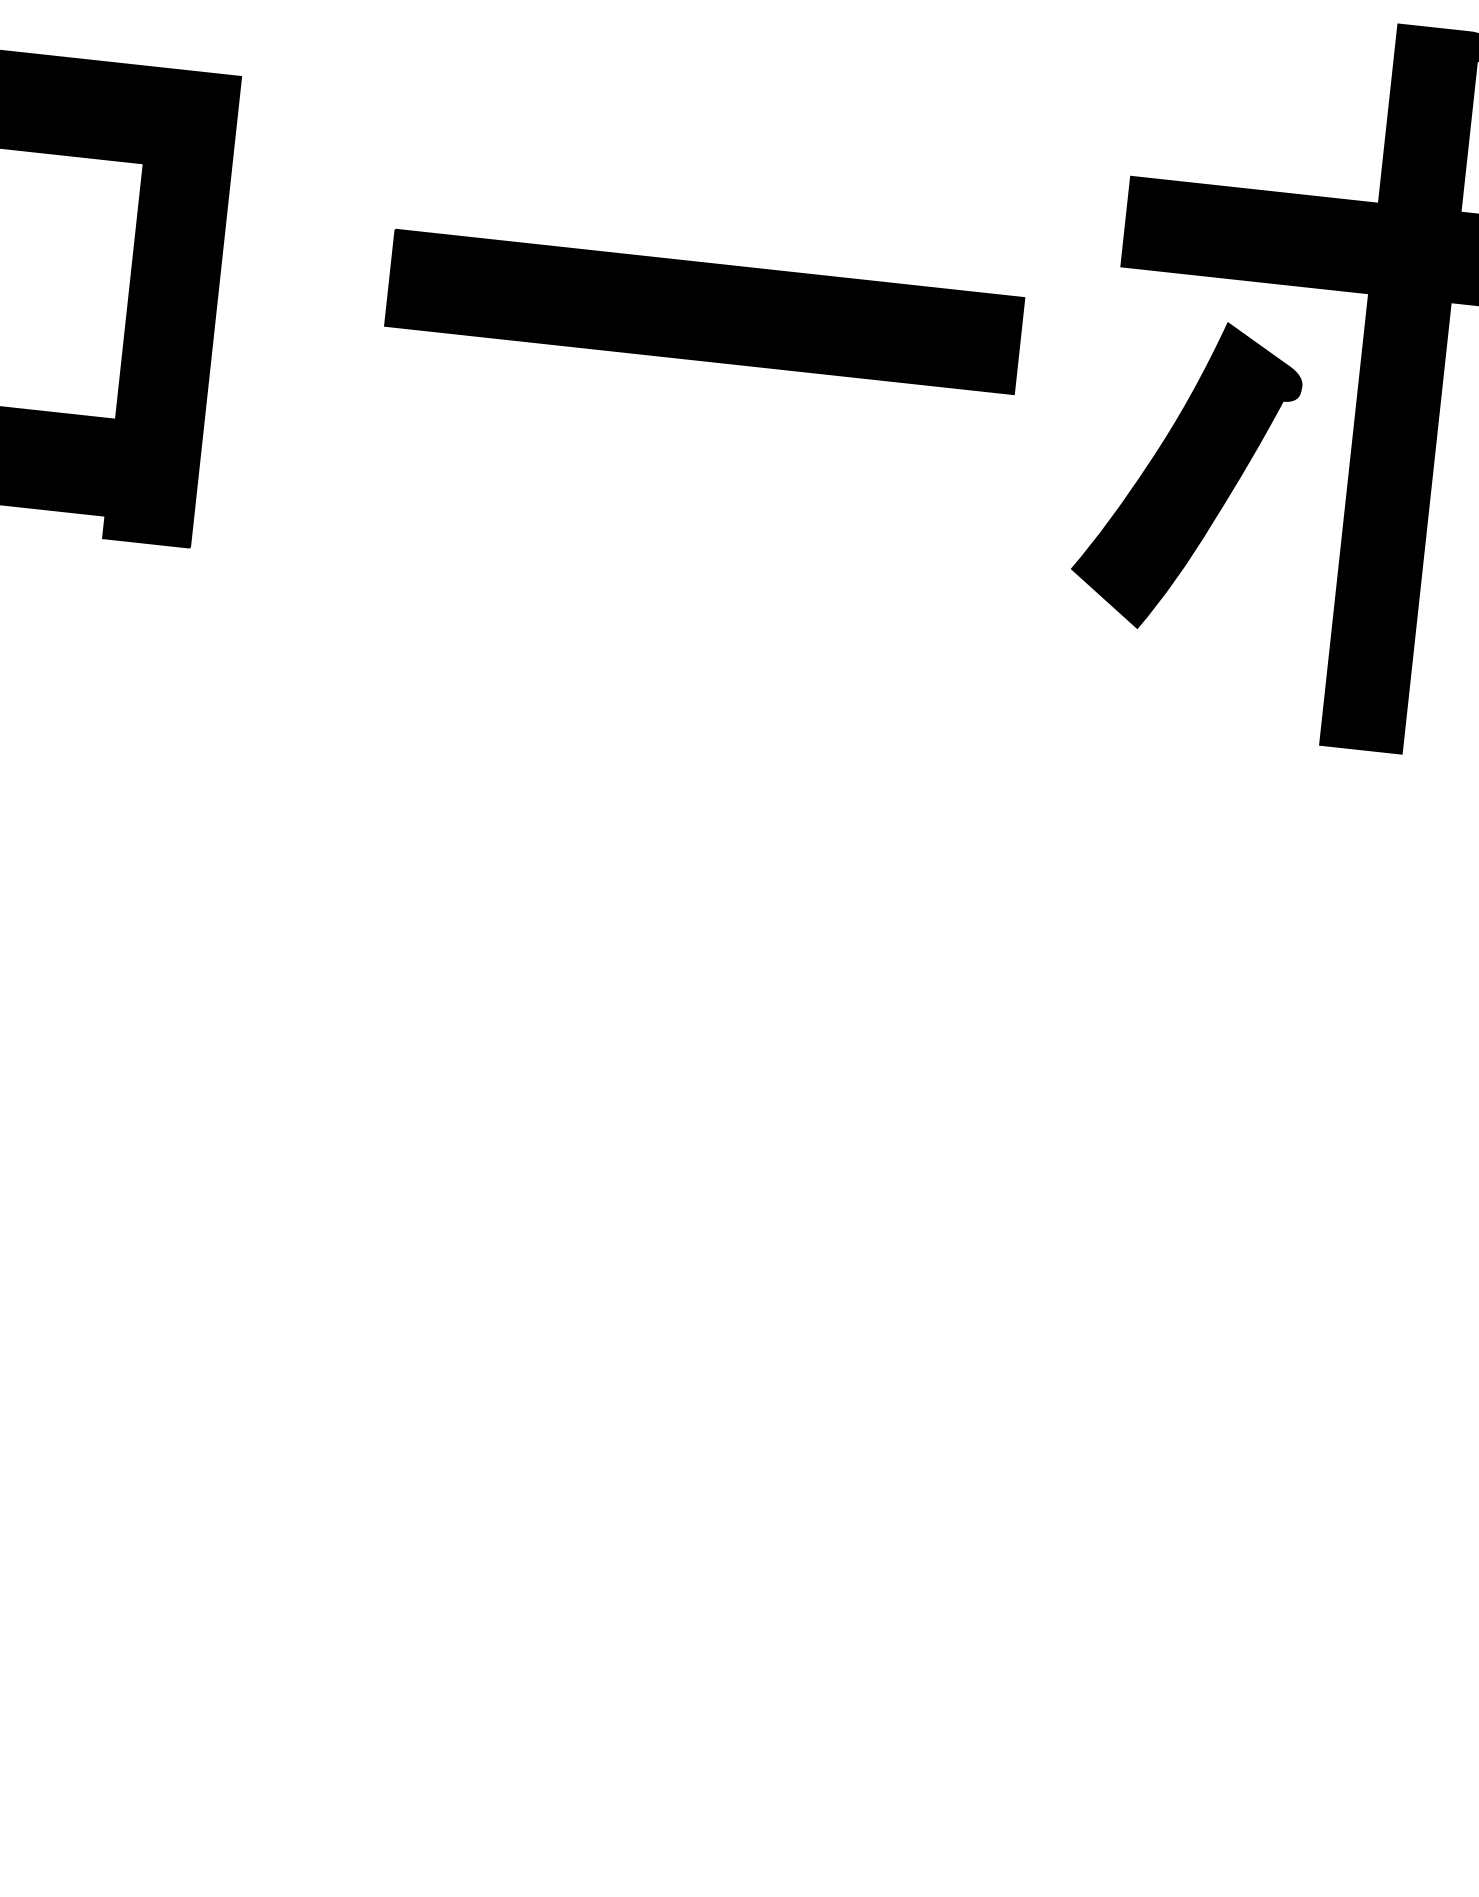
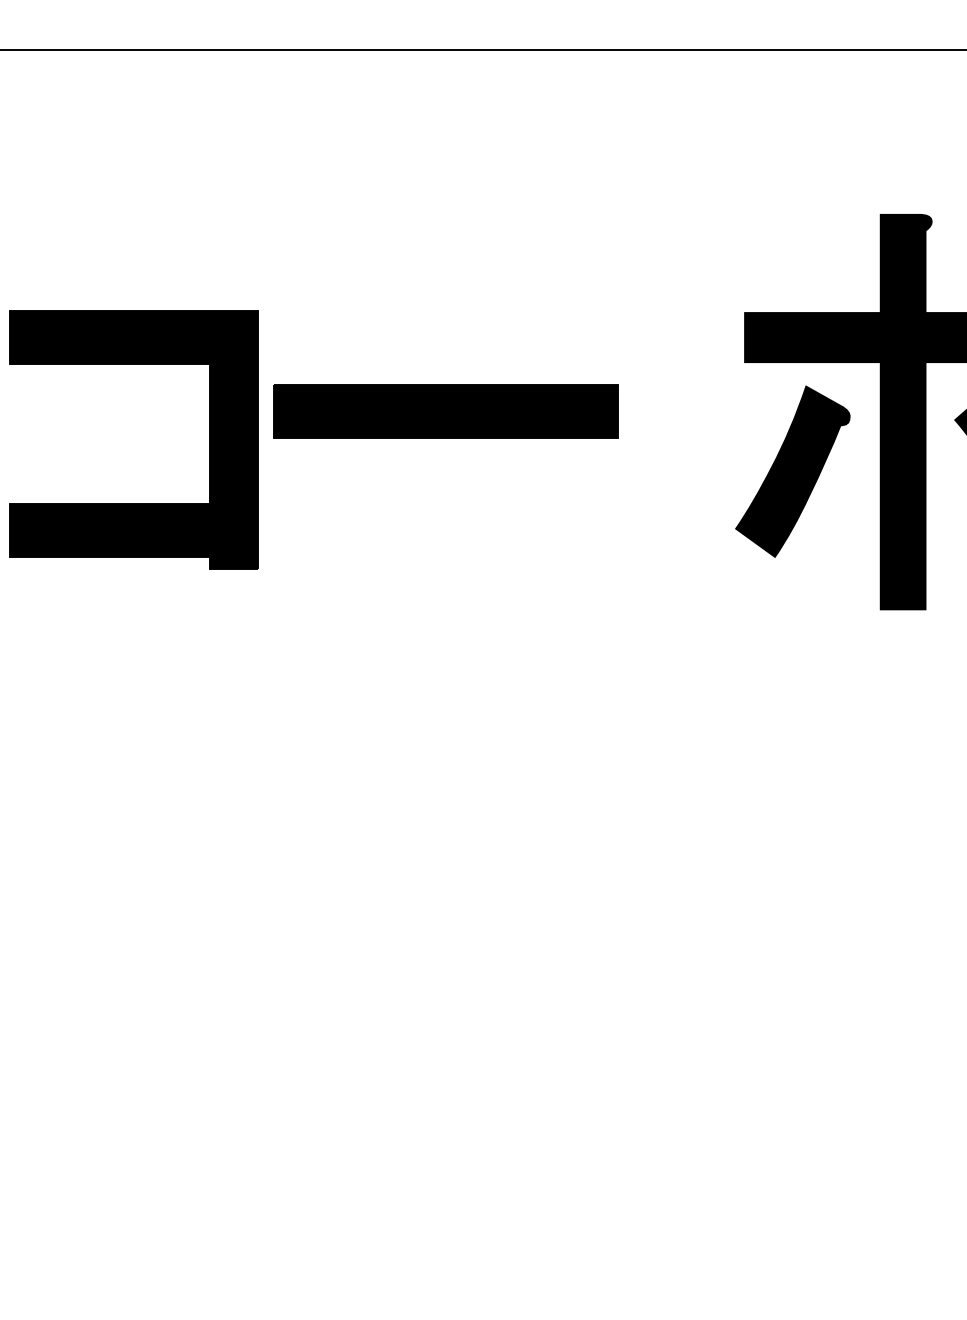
part: (703, 312) -> (445, 411), moved

